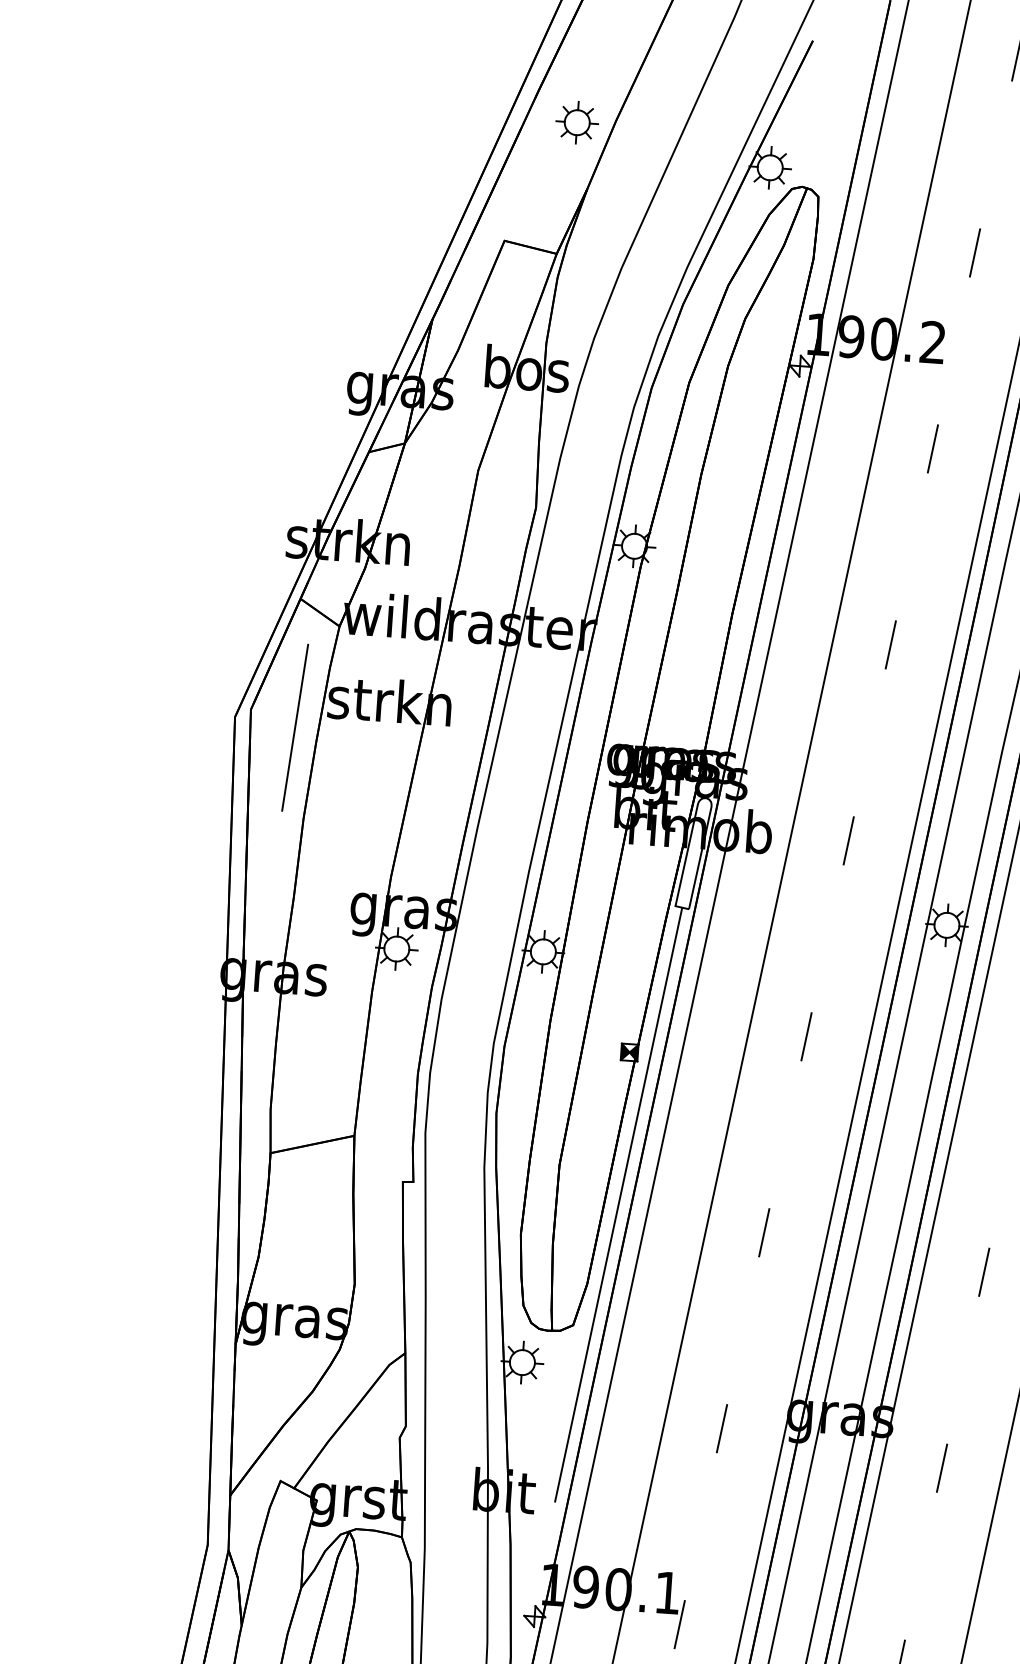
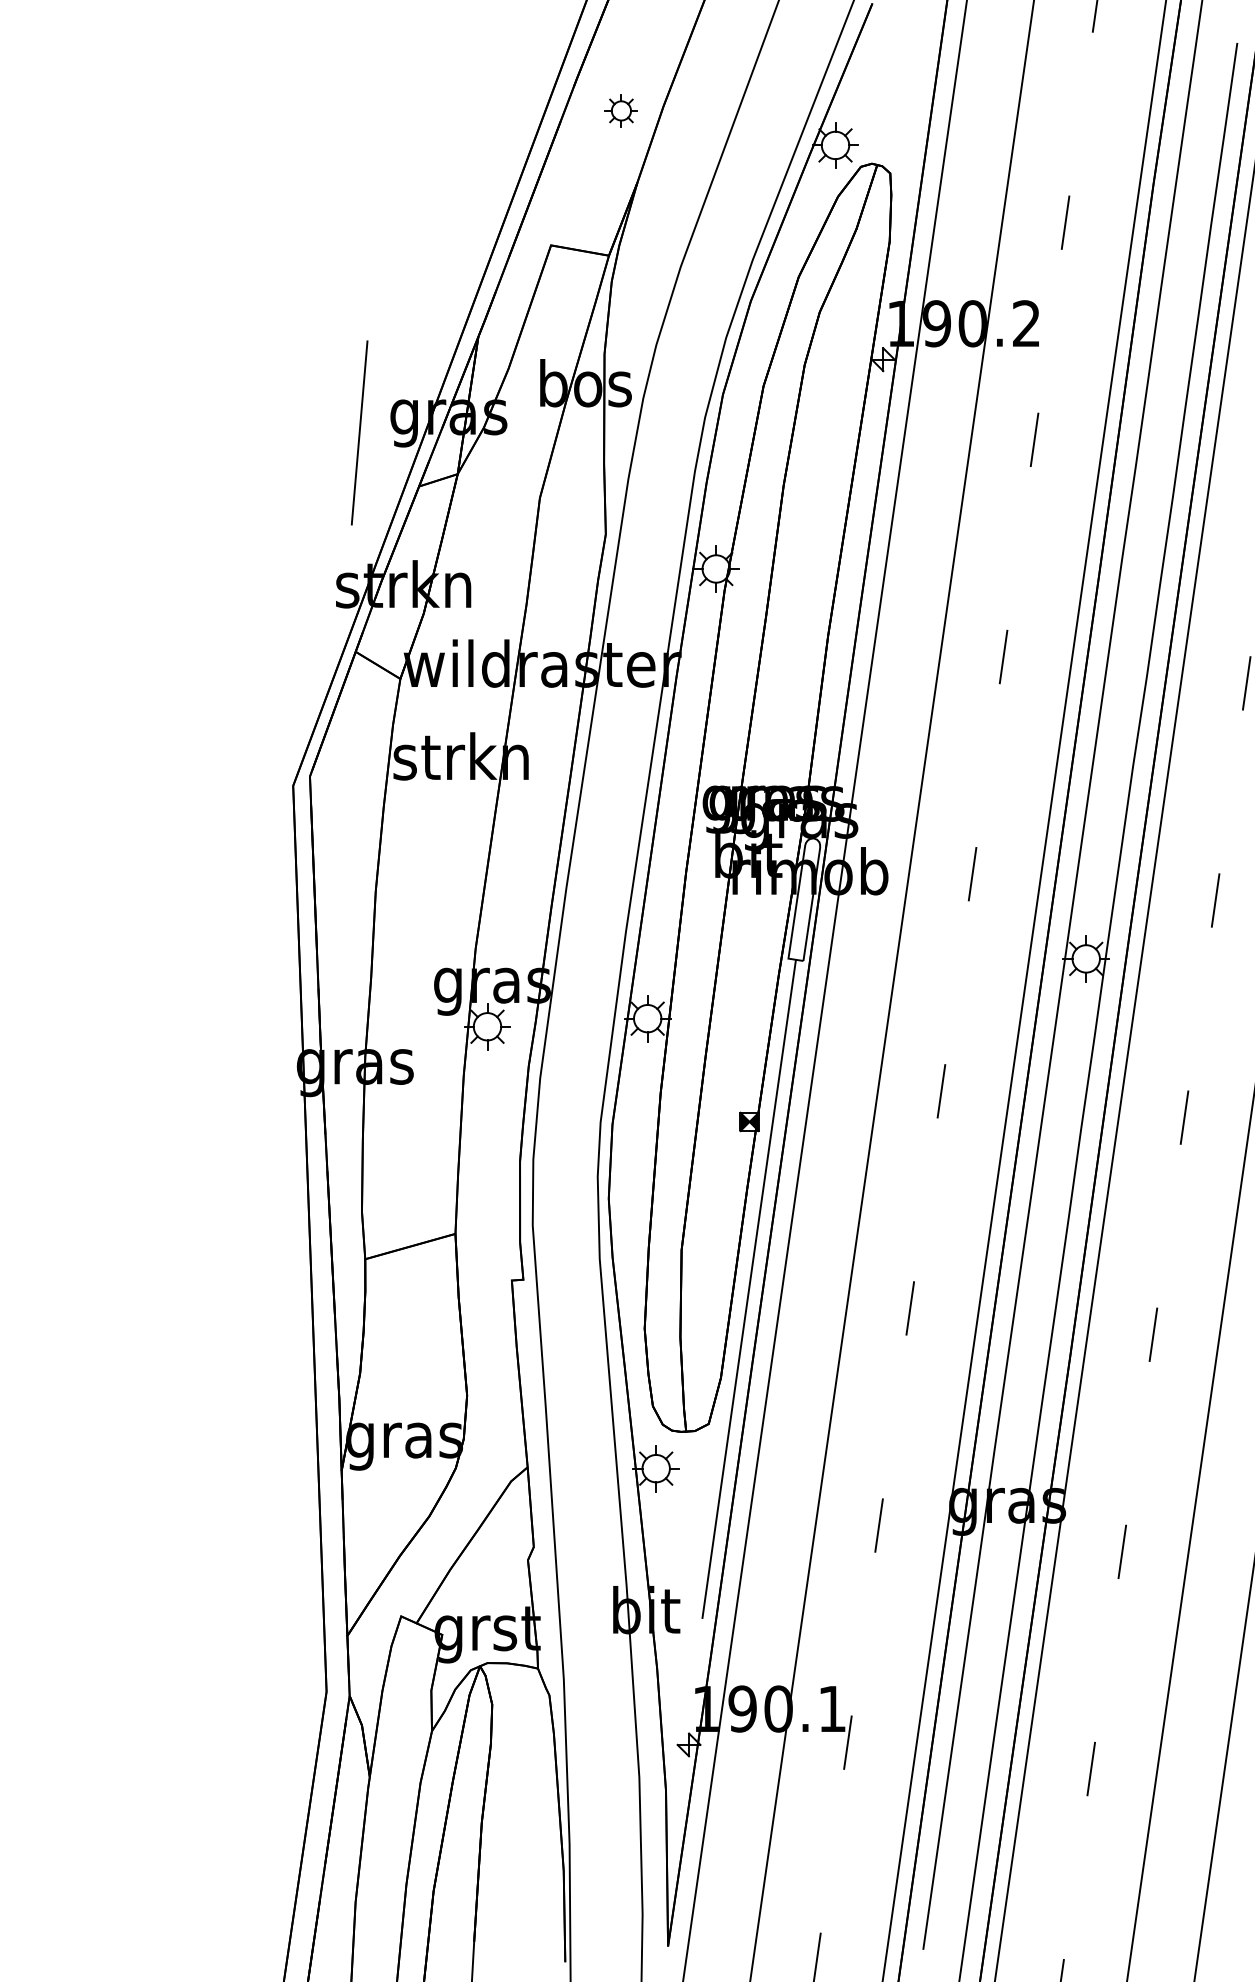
part: (577, 122) -> (621, 110), size x0.7
line: (295, 727) -> (359, 432), moved

